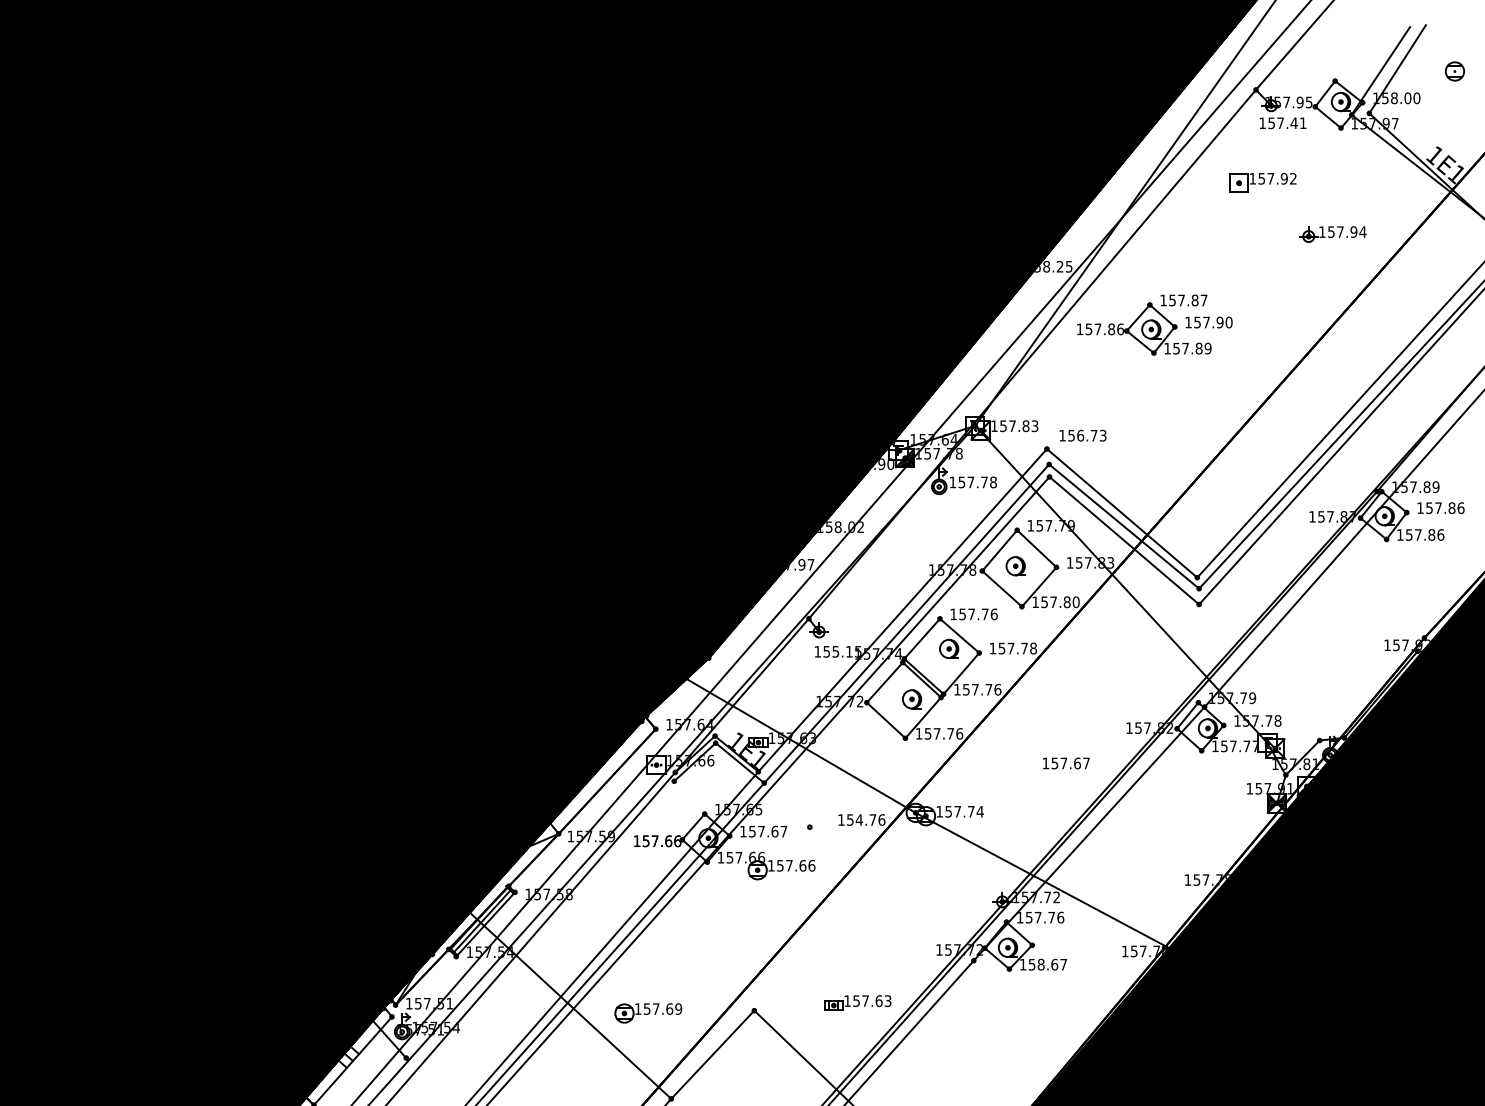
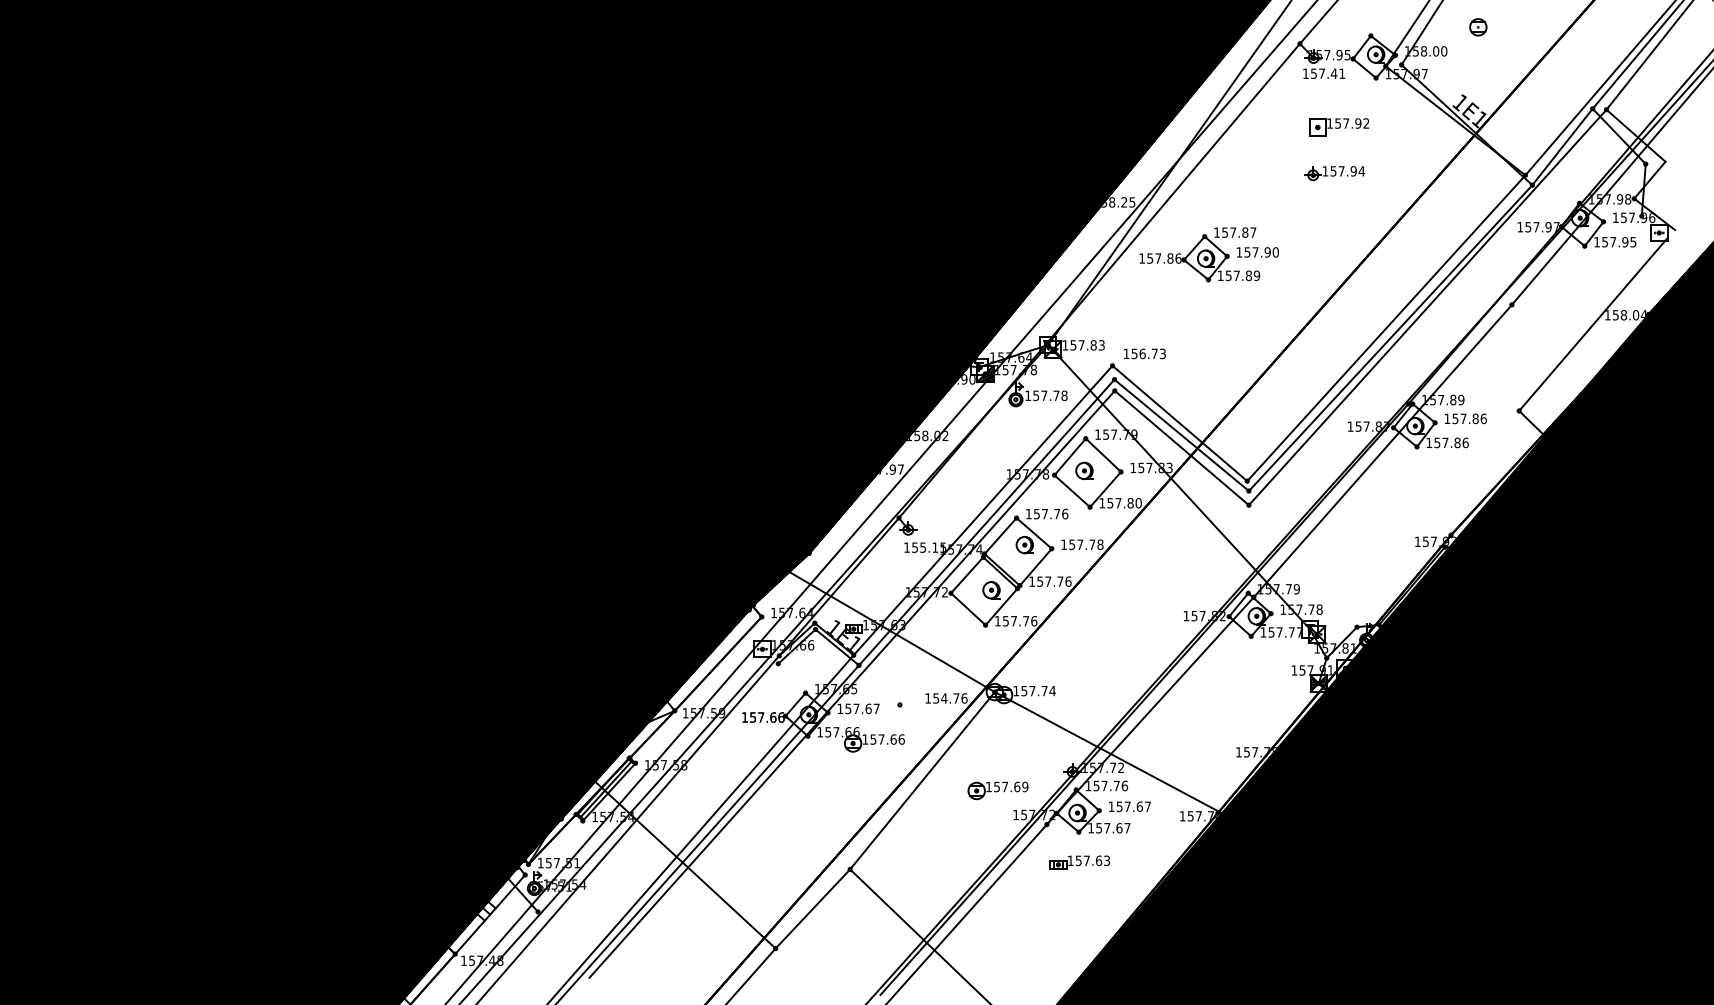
part: (1263, 183) -> (1339, 127), moved
part: (1332, 234) -> (1334, 173), moved
text: (1065, 763) -> (1129, 806), moved
line: (835, 911) -> (922, 780), added
text: (1041, 965) -> (1107, 828), 158.67 -> 157.67
part: (857, 1002) -> (1079, 862), moved
part: (647, 1012) -> (997, 790), moved

